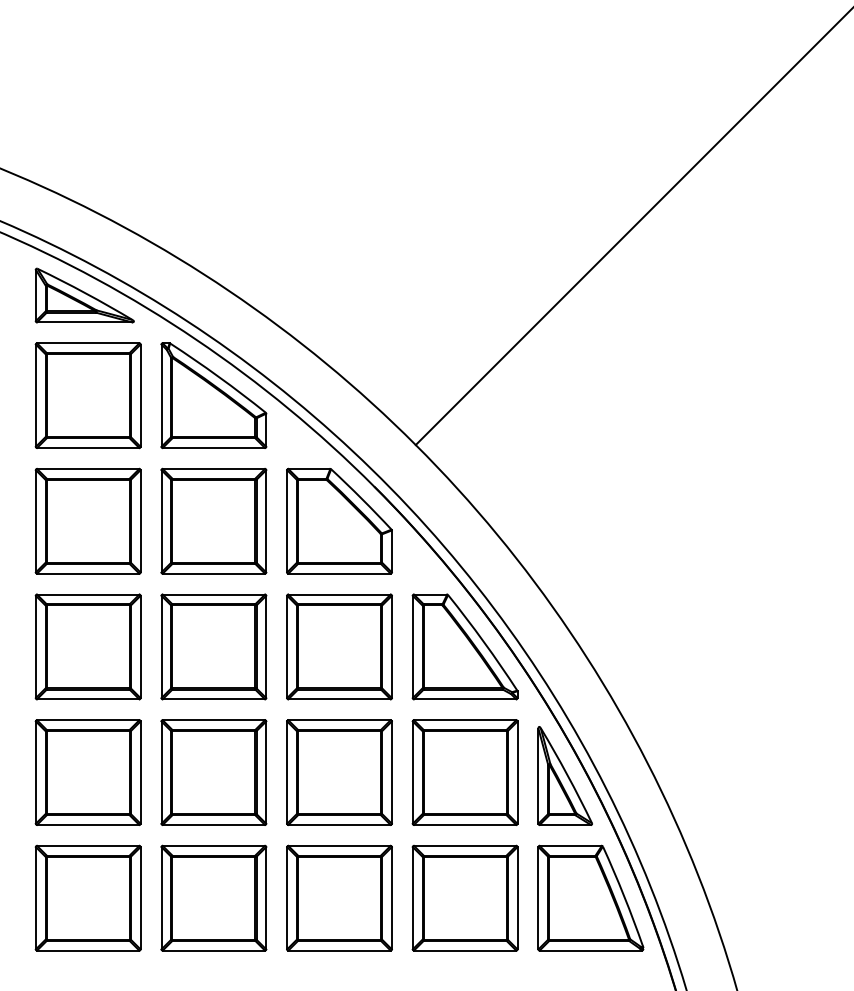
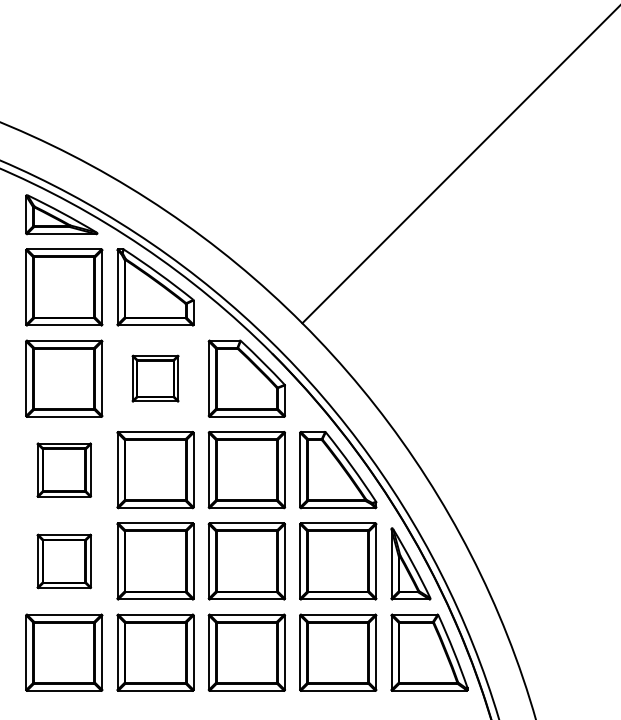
part: (213, 520) -> (155, 378), size x0.6
part: (88, 647) -> (64, 470), size x0.7
part: (88, 772) -> (64, 561), size x0.7

